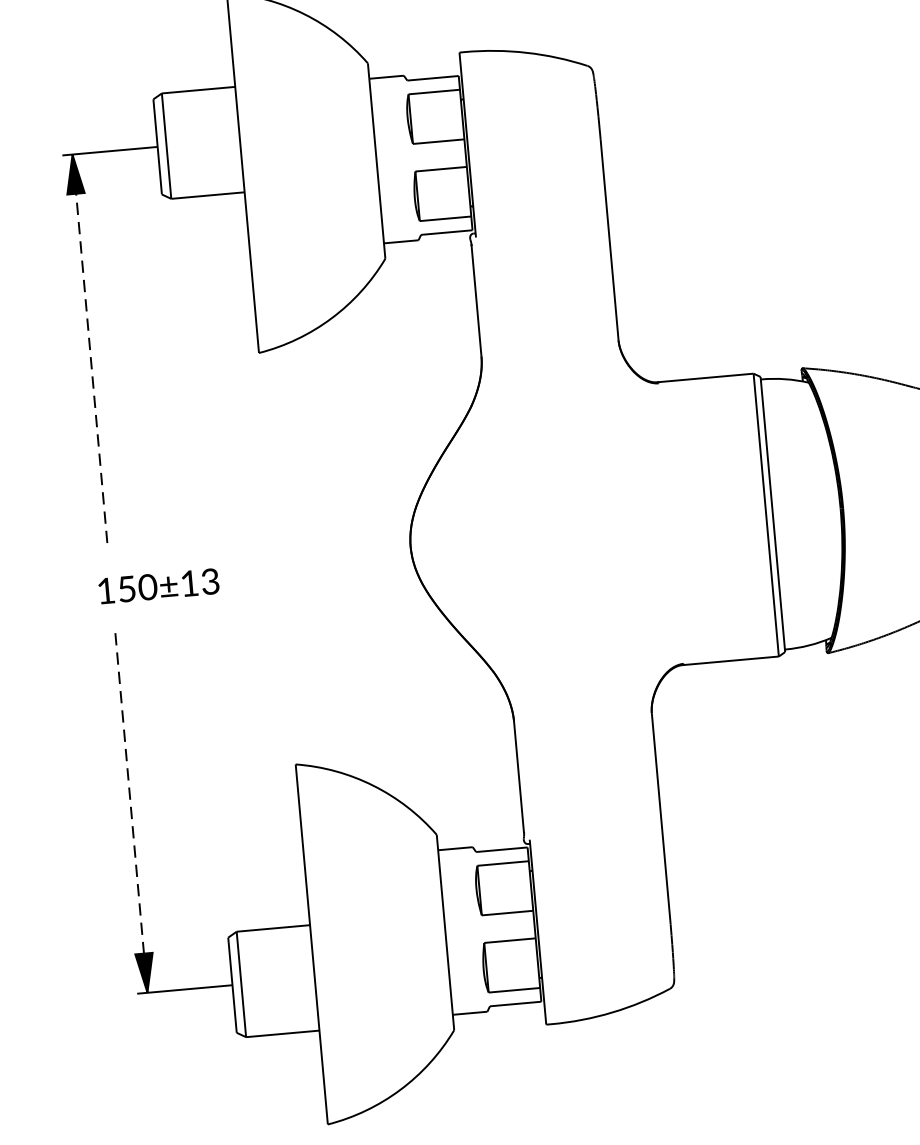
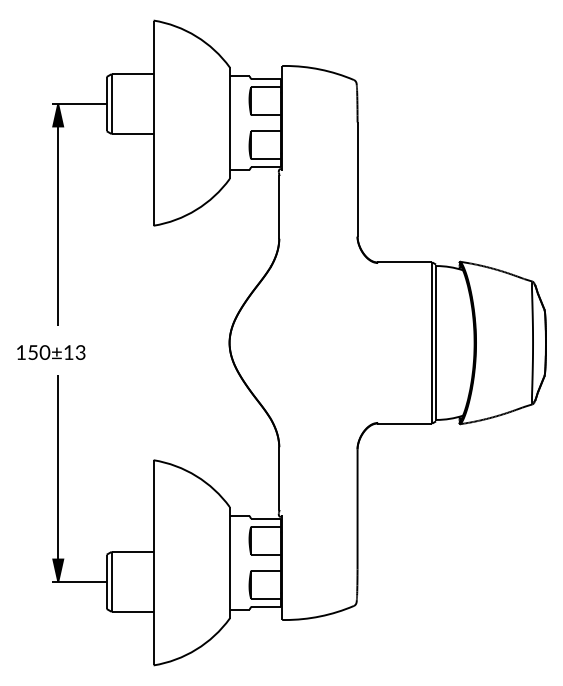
line: (90, 348) -> (58, 214), dashed -> solid
text: (159, 586) -> (51, 352), moved
line: (131, 811) -> (58, 478), dashed -> solid

